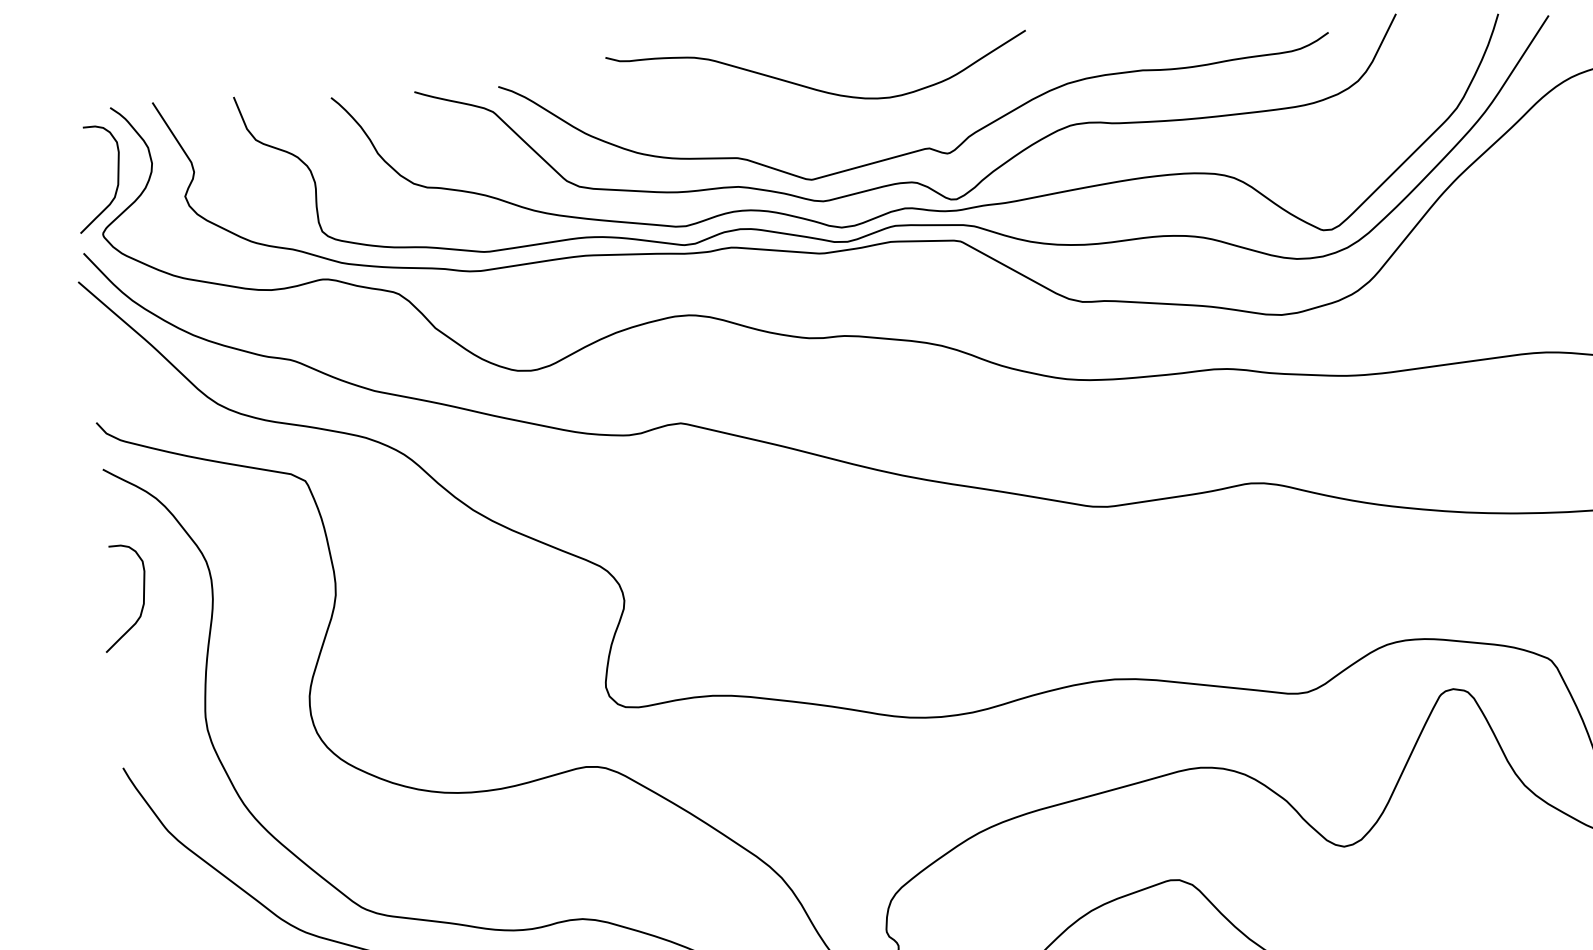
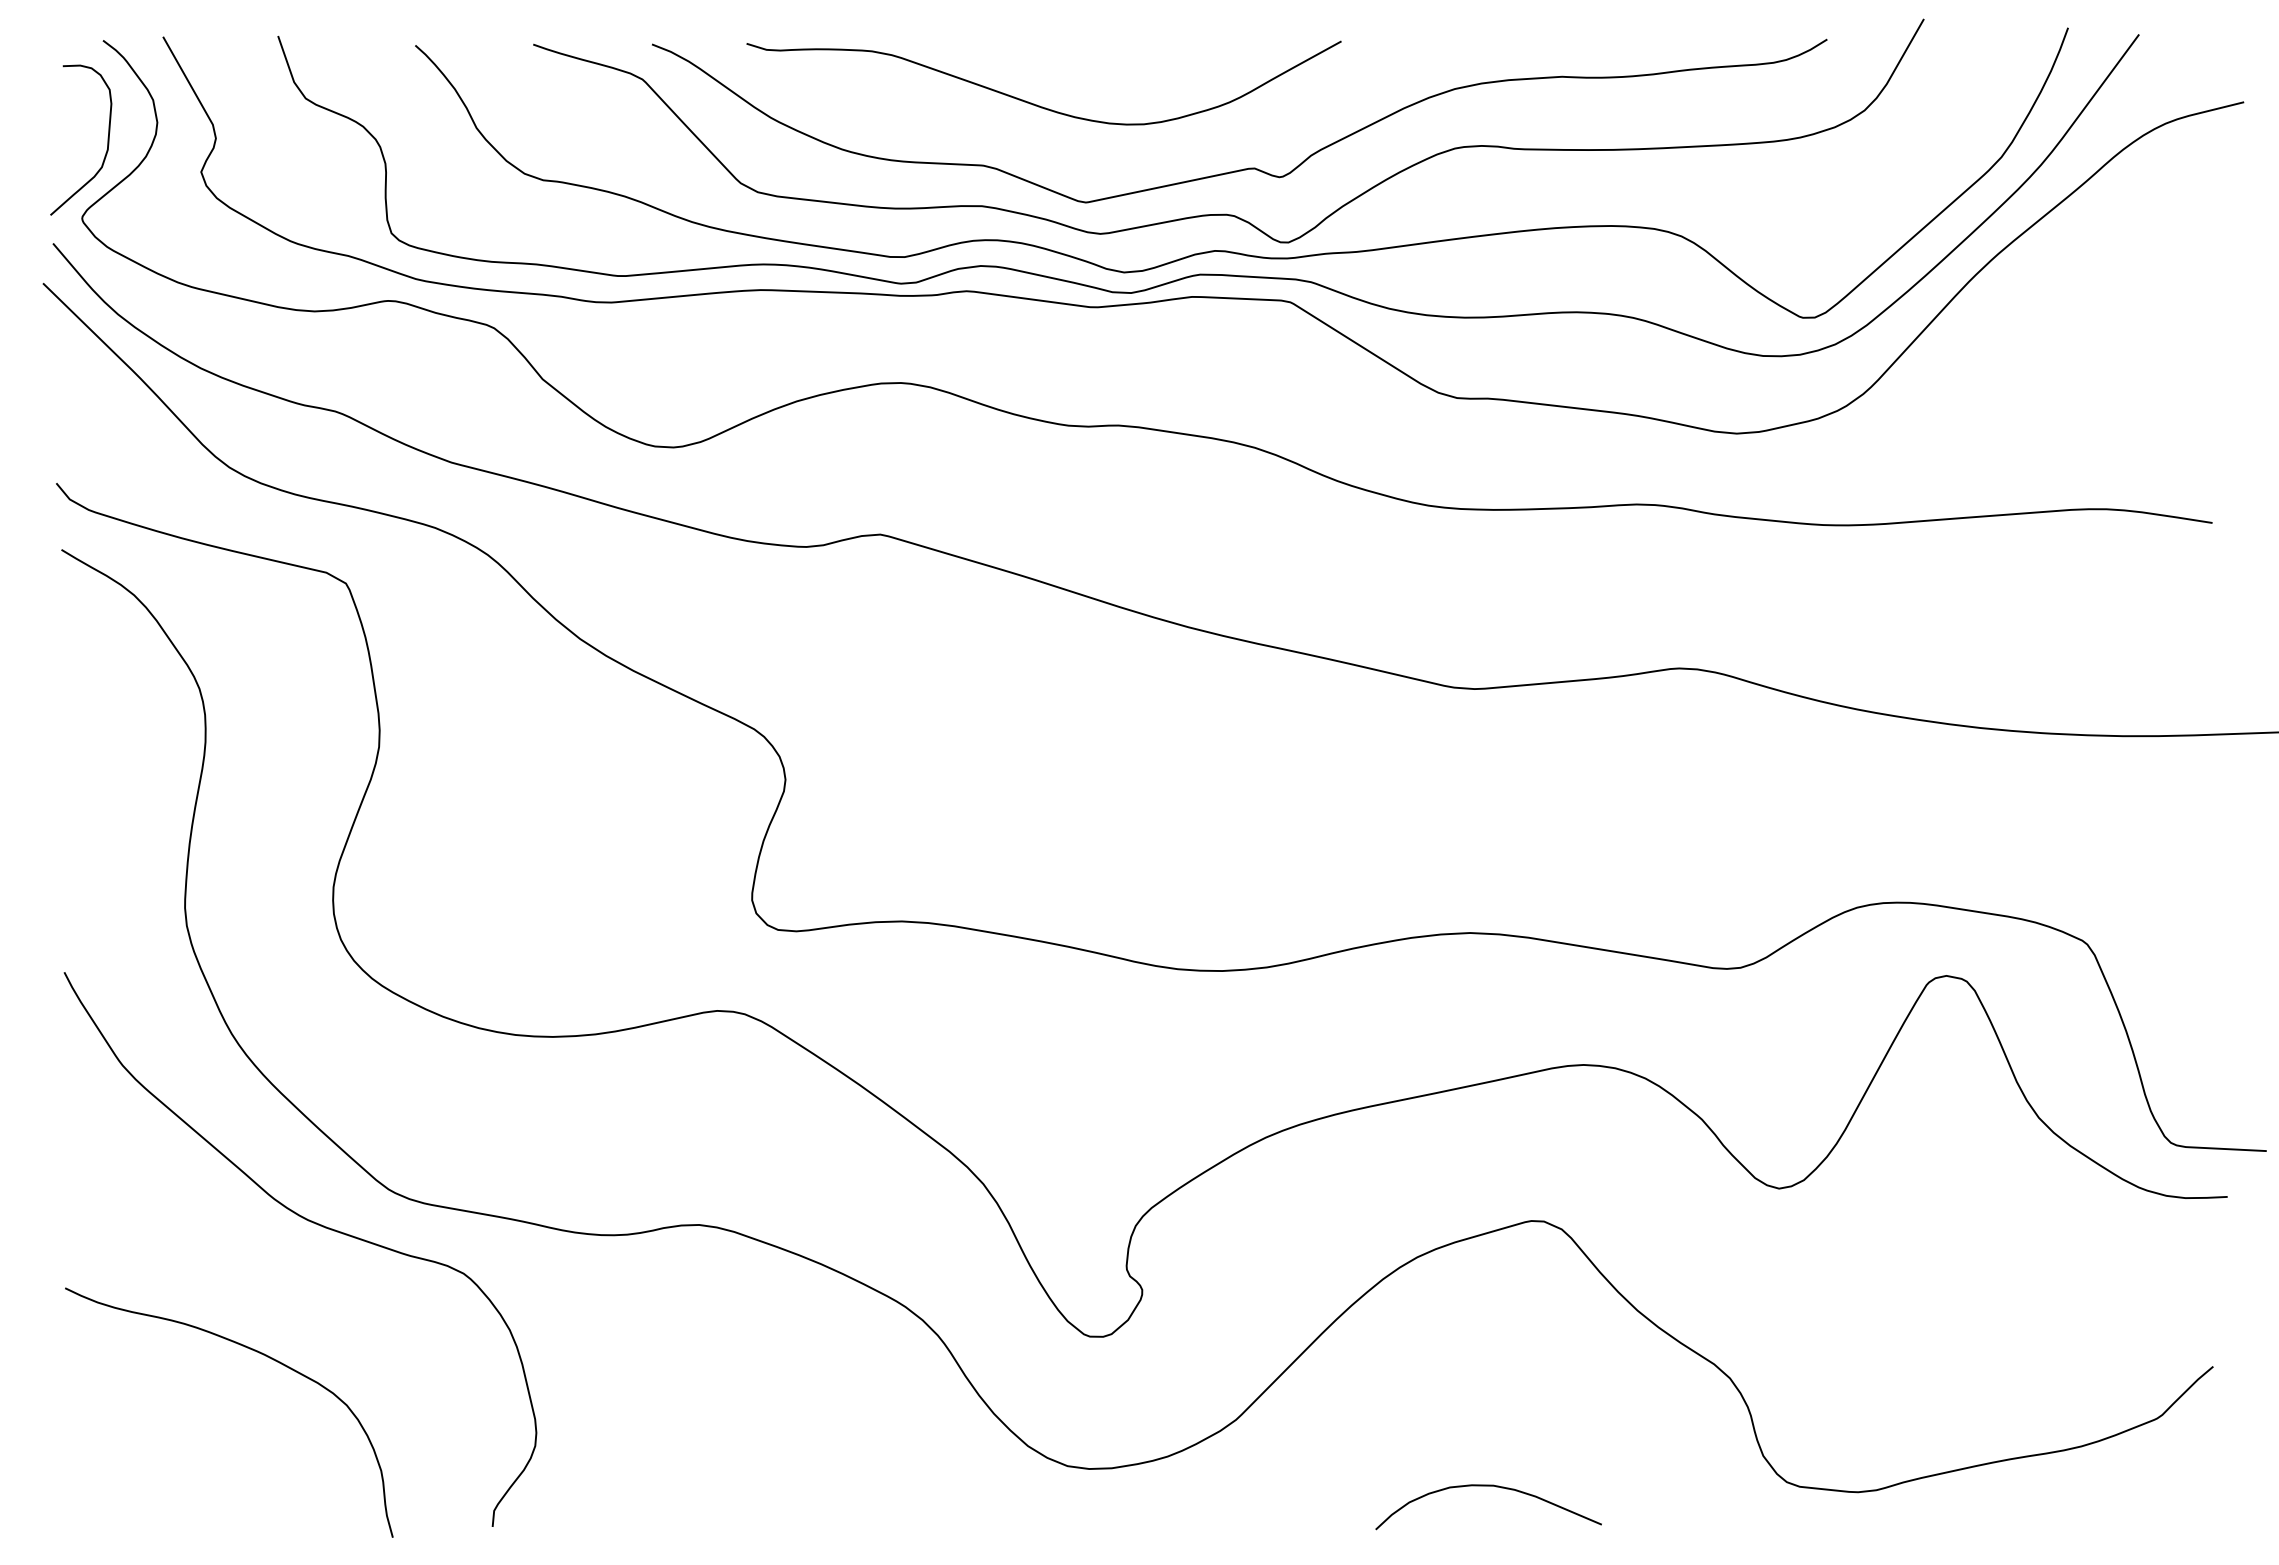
curve: (811, 87) -> (1034, 103), moved
curve: (143, 596) -> (107, 732), removed

